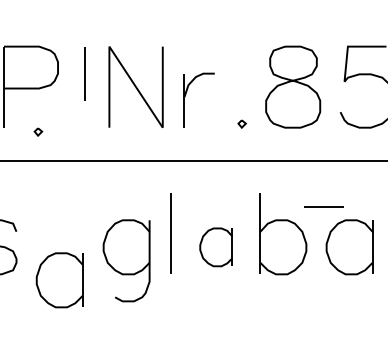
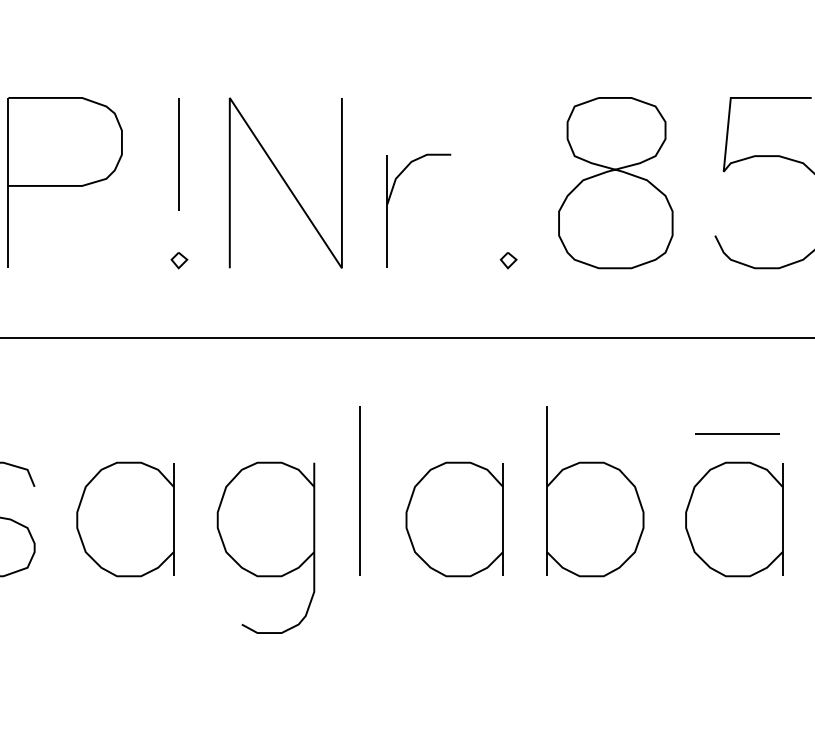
part: (38, 131) -> (179, 259), moved
line: (323, 206) -> (736, 433), moved
part: (215, 247) -> (452, 519), size x1.43
part: (59, 280) -> (124, 519), moved

